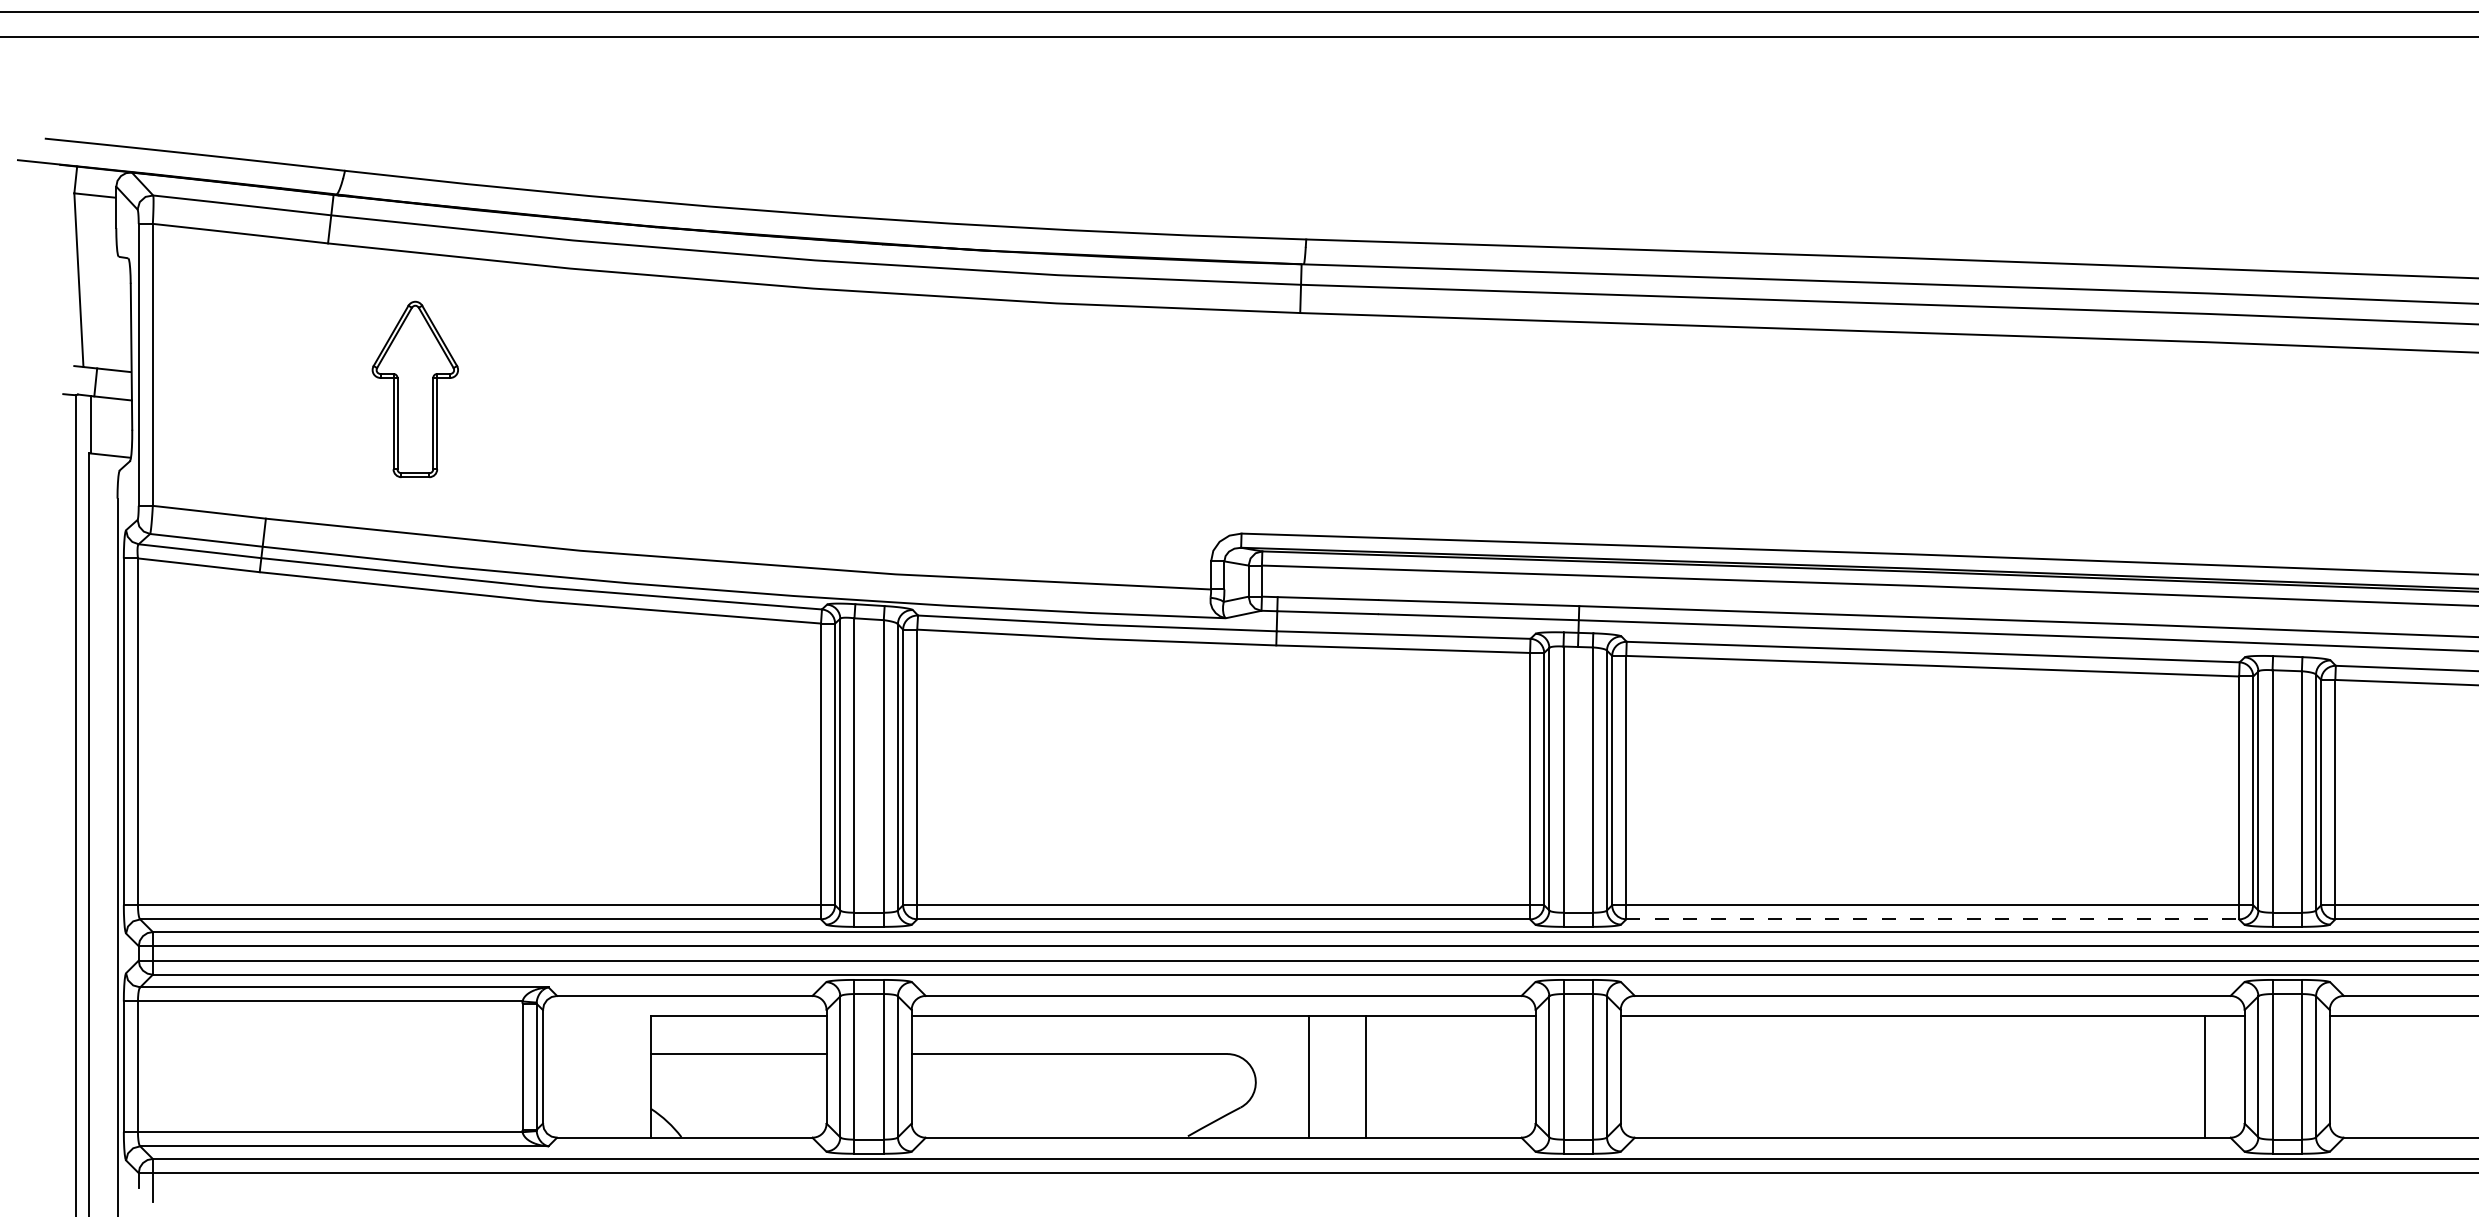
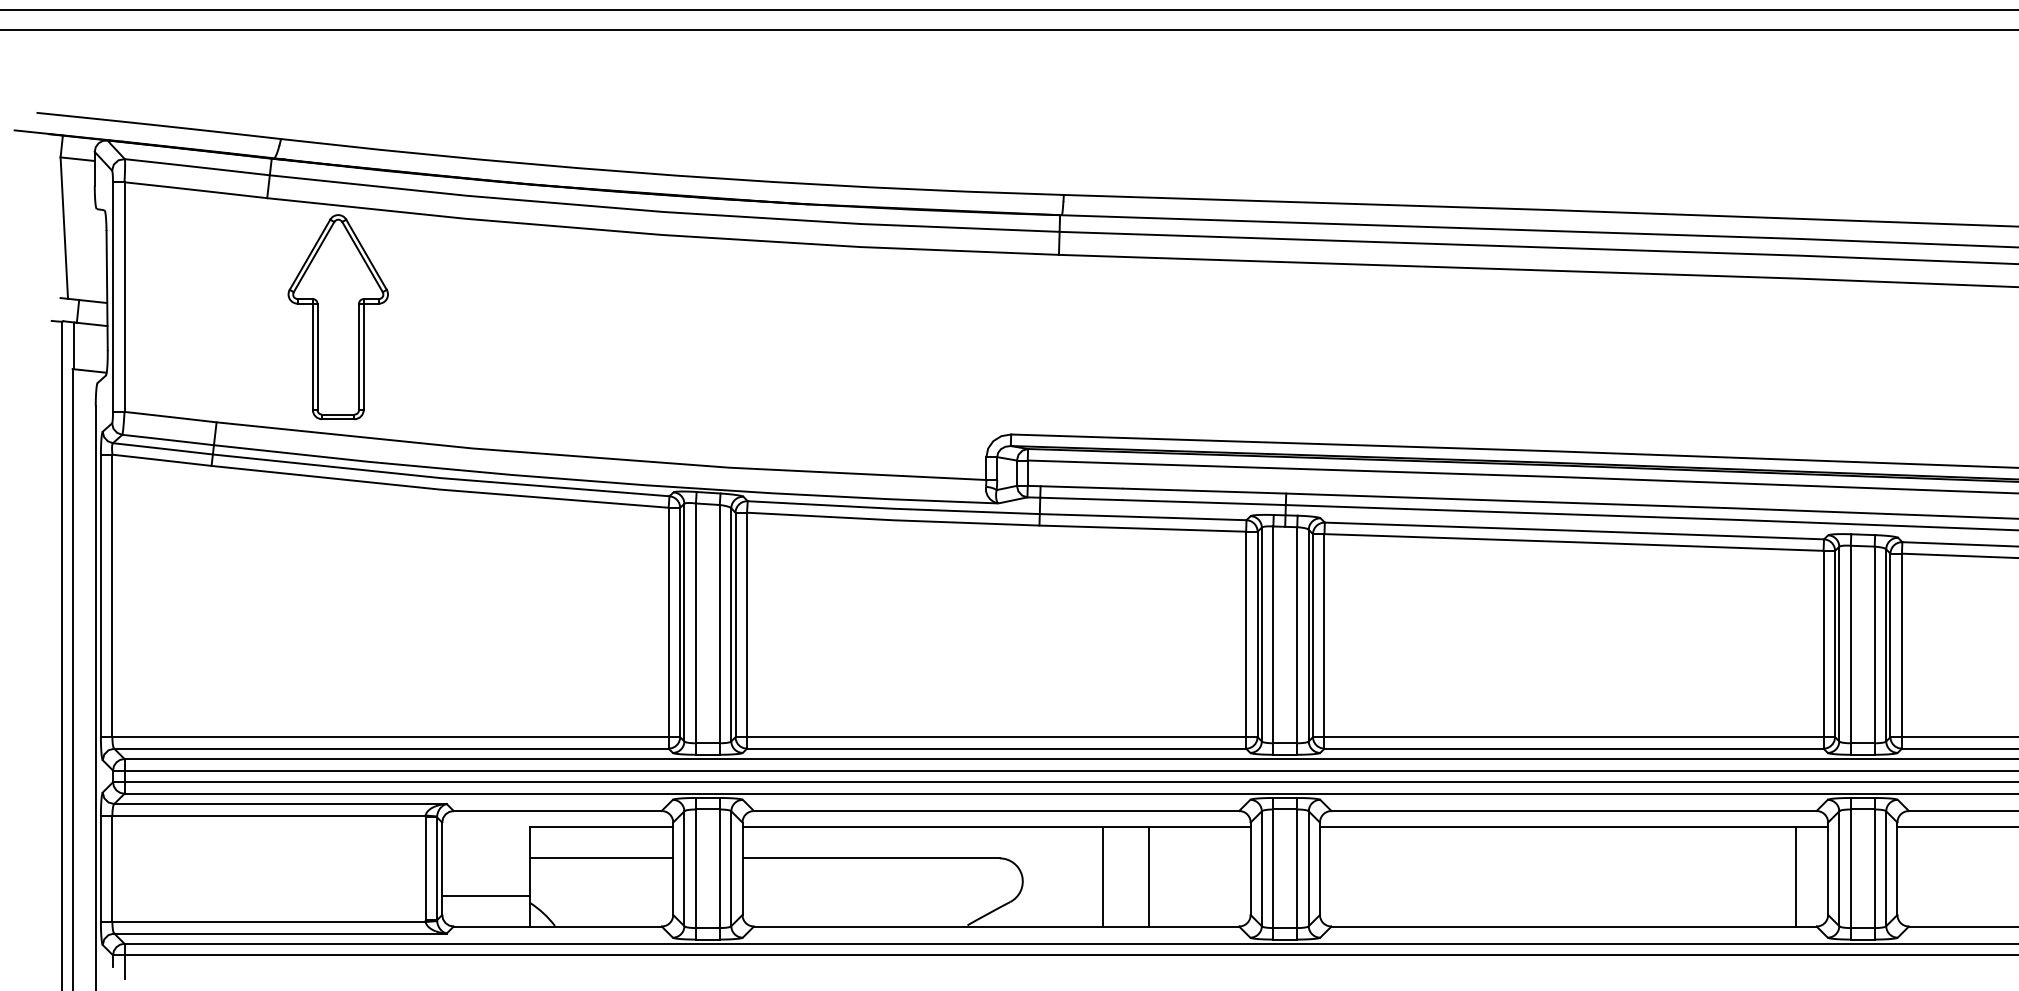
part: (415, 389) -> (338, 317), size x1.43
line: (1933, 919) -> (1574, 748), dashed -> solid
line: (1309, 1076) -> (1103, 876), moved
line: (1365, 1076) -> (1148, 876), moved
line: (596, 1100) -> (485, 896), added

